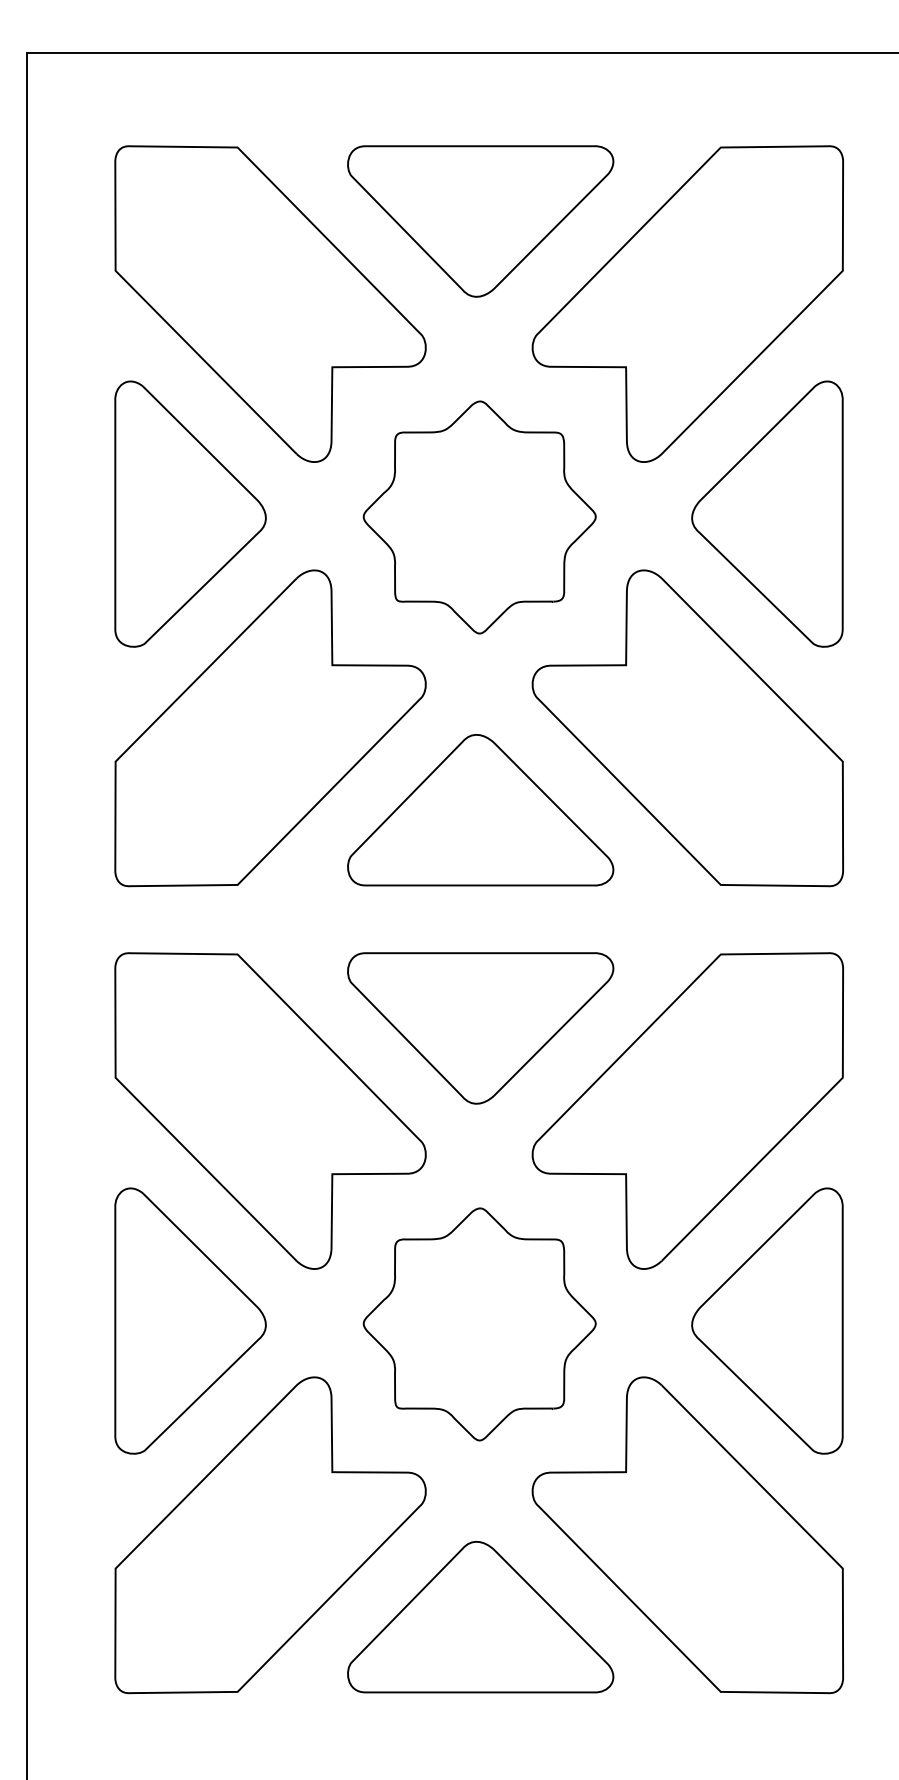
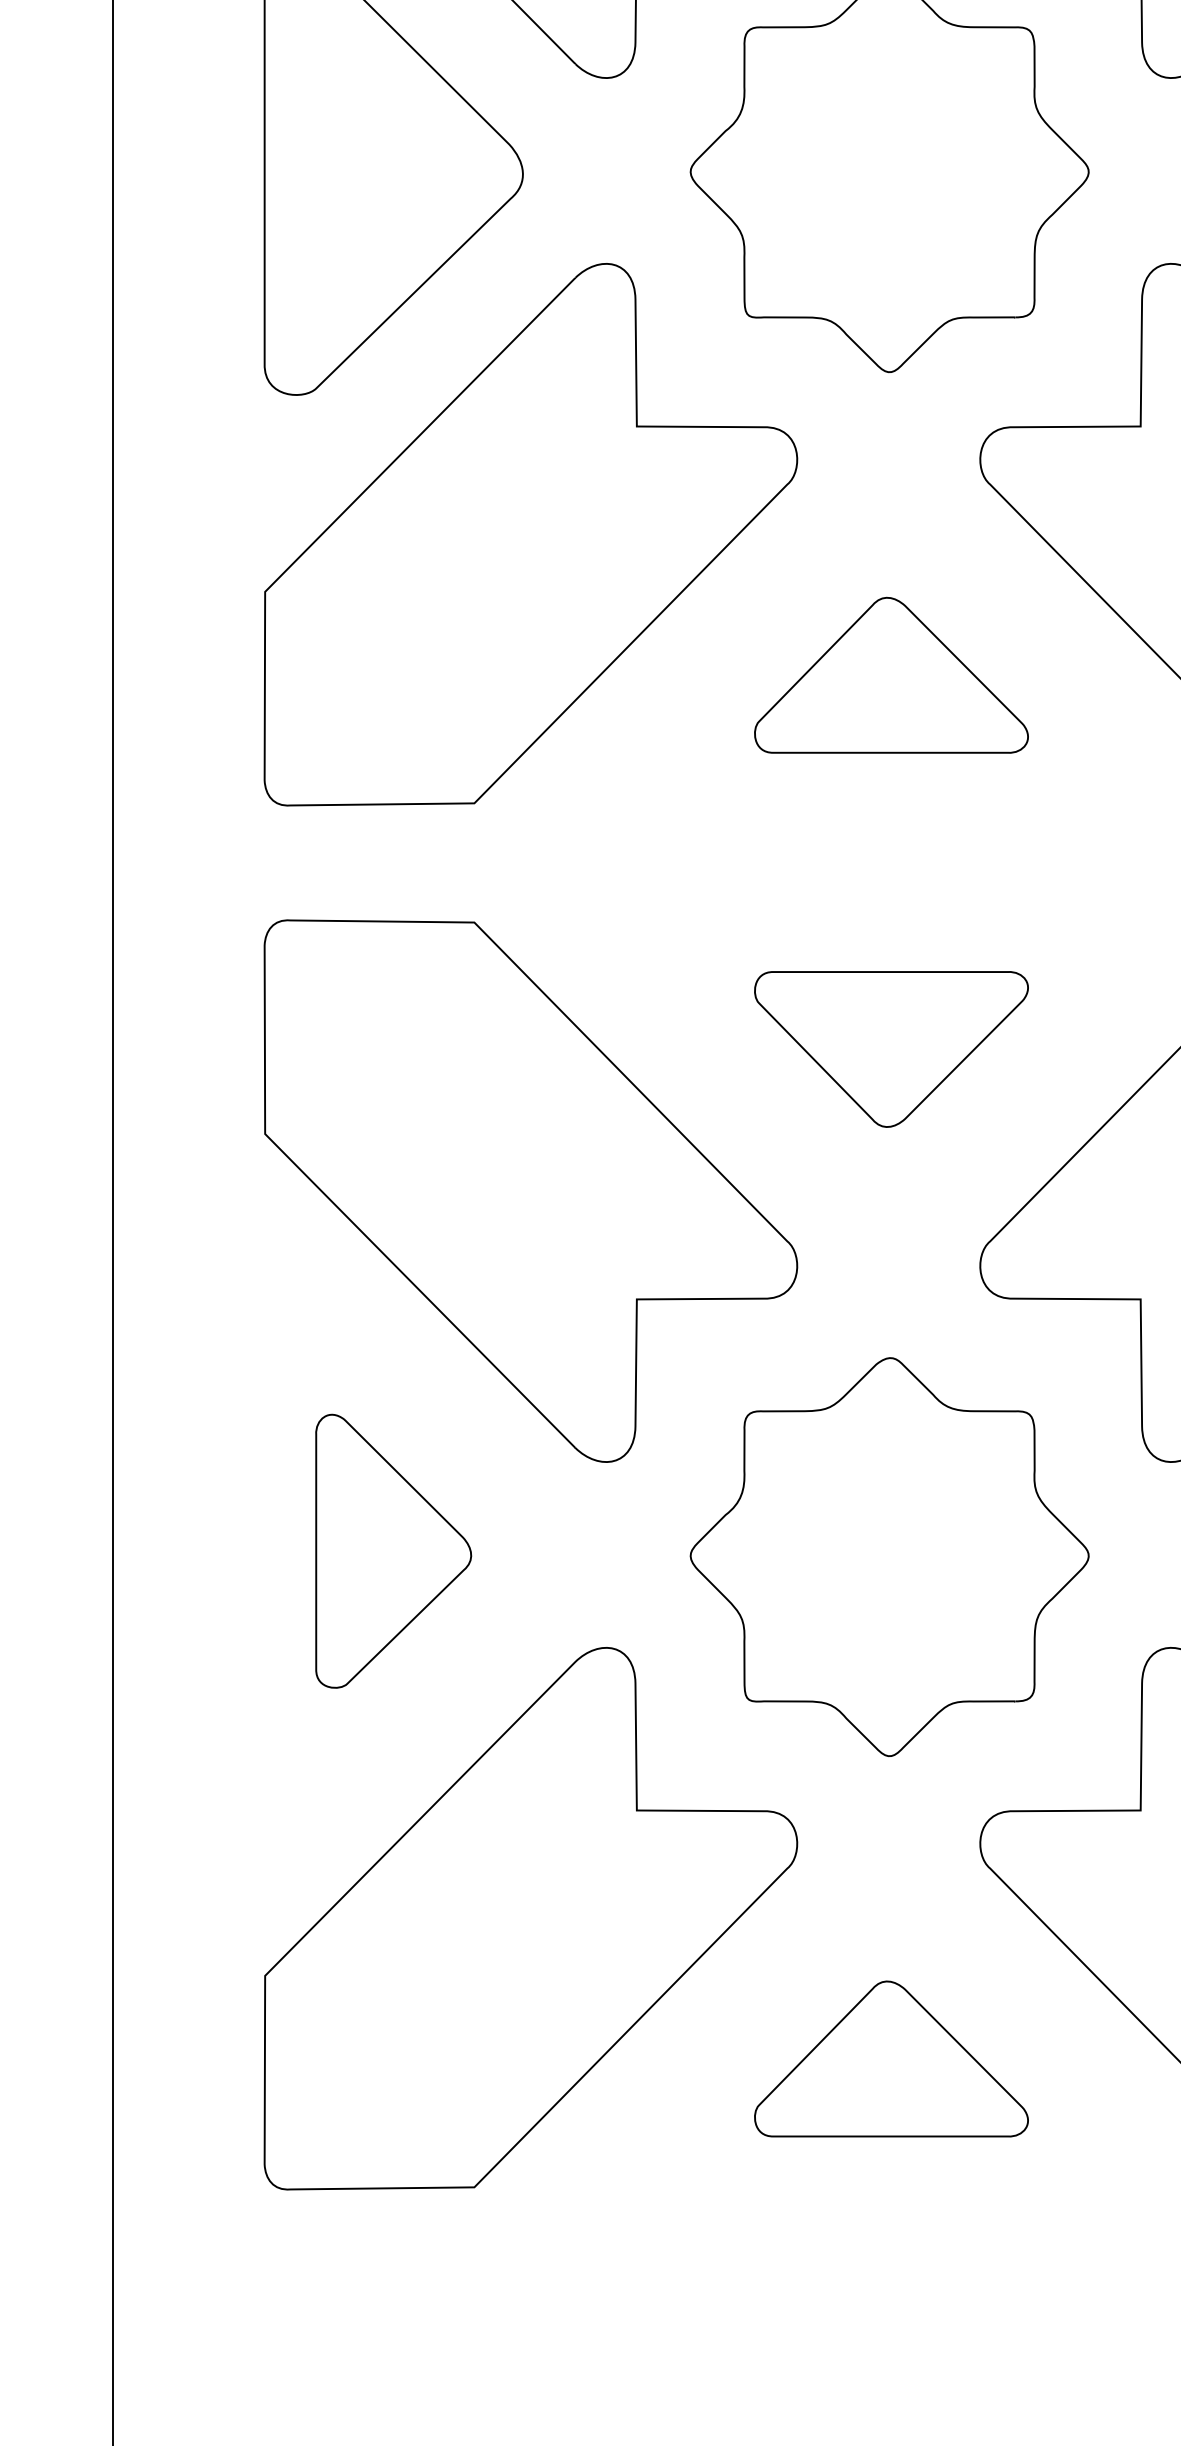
part: (480, 810) -> (890, 675), size x0.6
part: (480, 1028) -> (890, 1049), size x0.6
part: (190, 1320) -> (393, 1550), size x0.6
part: (480, 1616) -> (890, 2058), size x0.6

